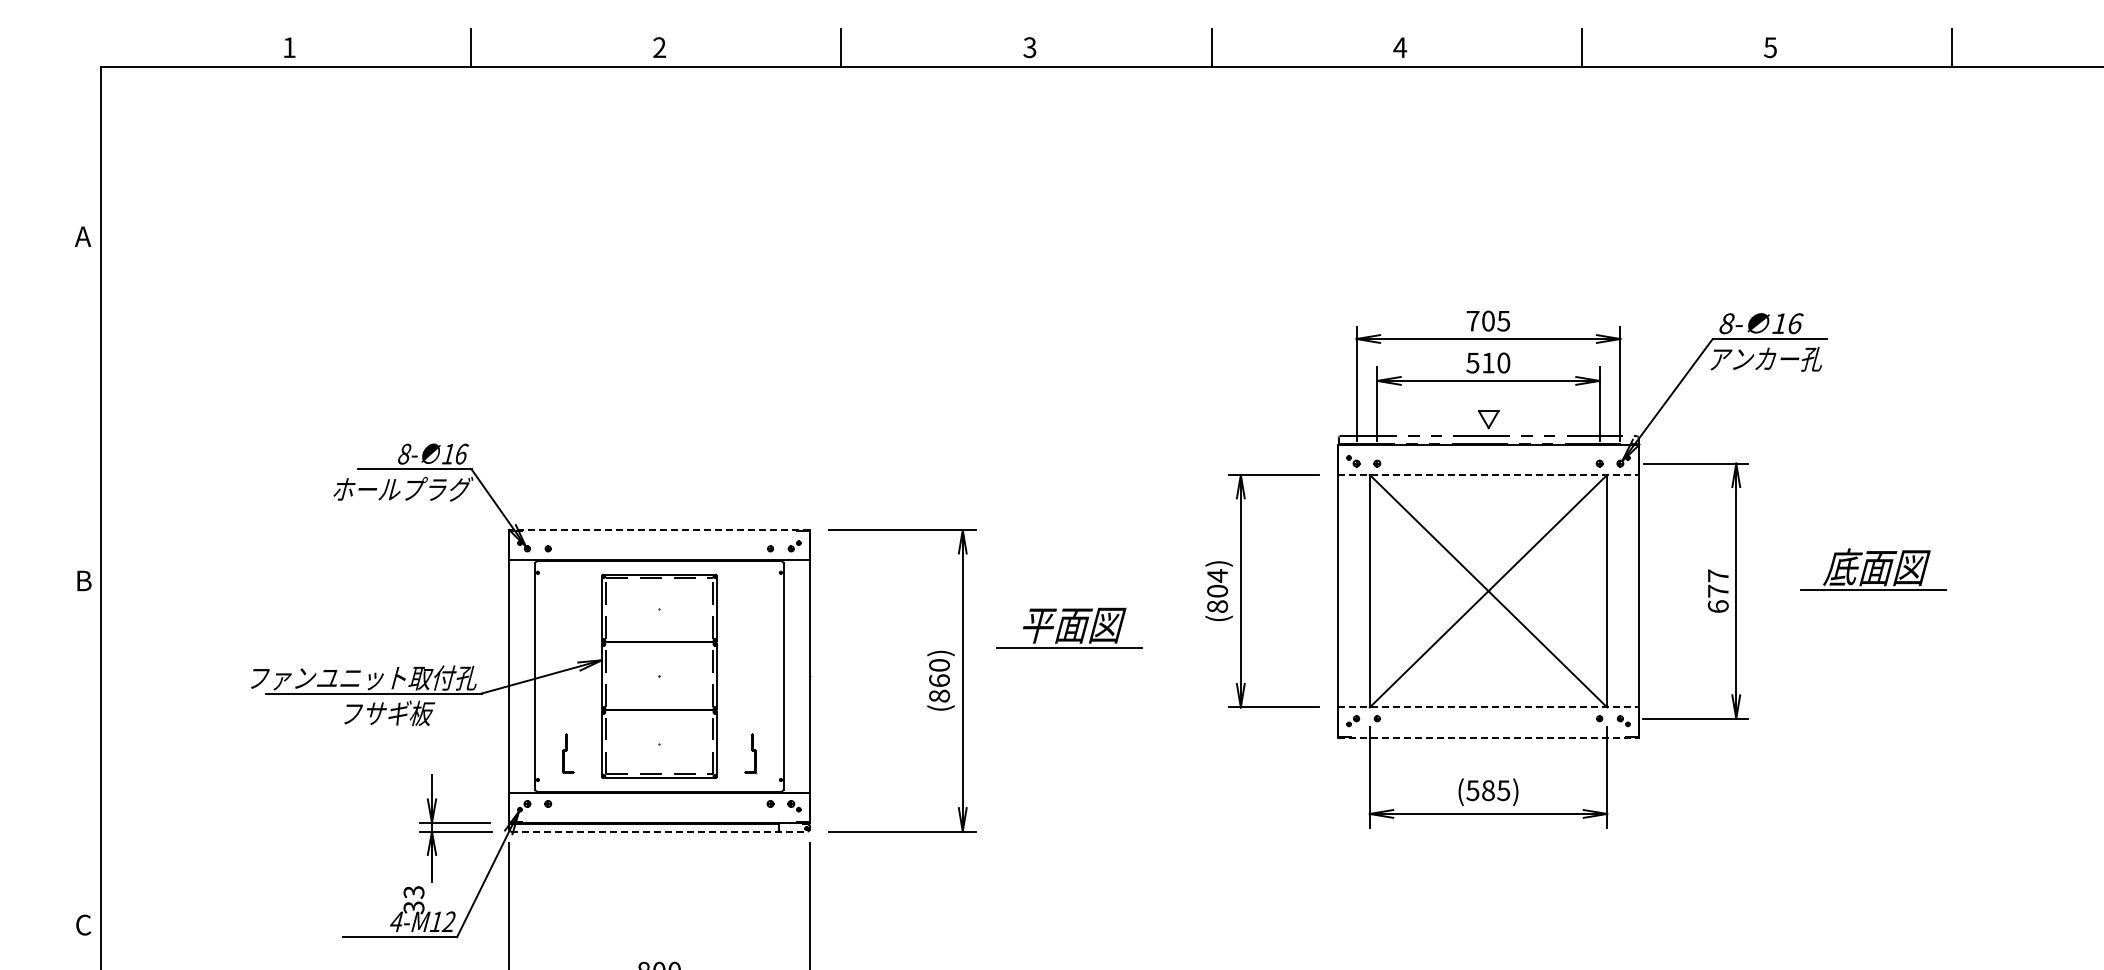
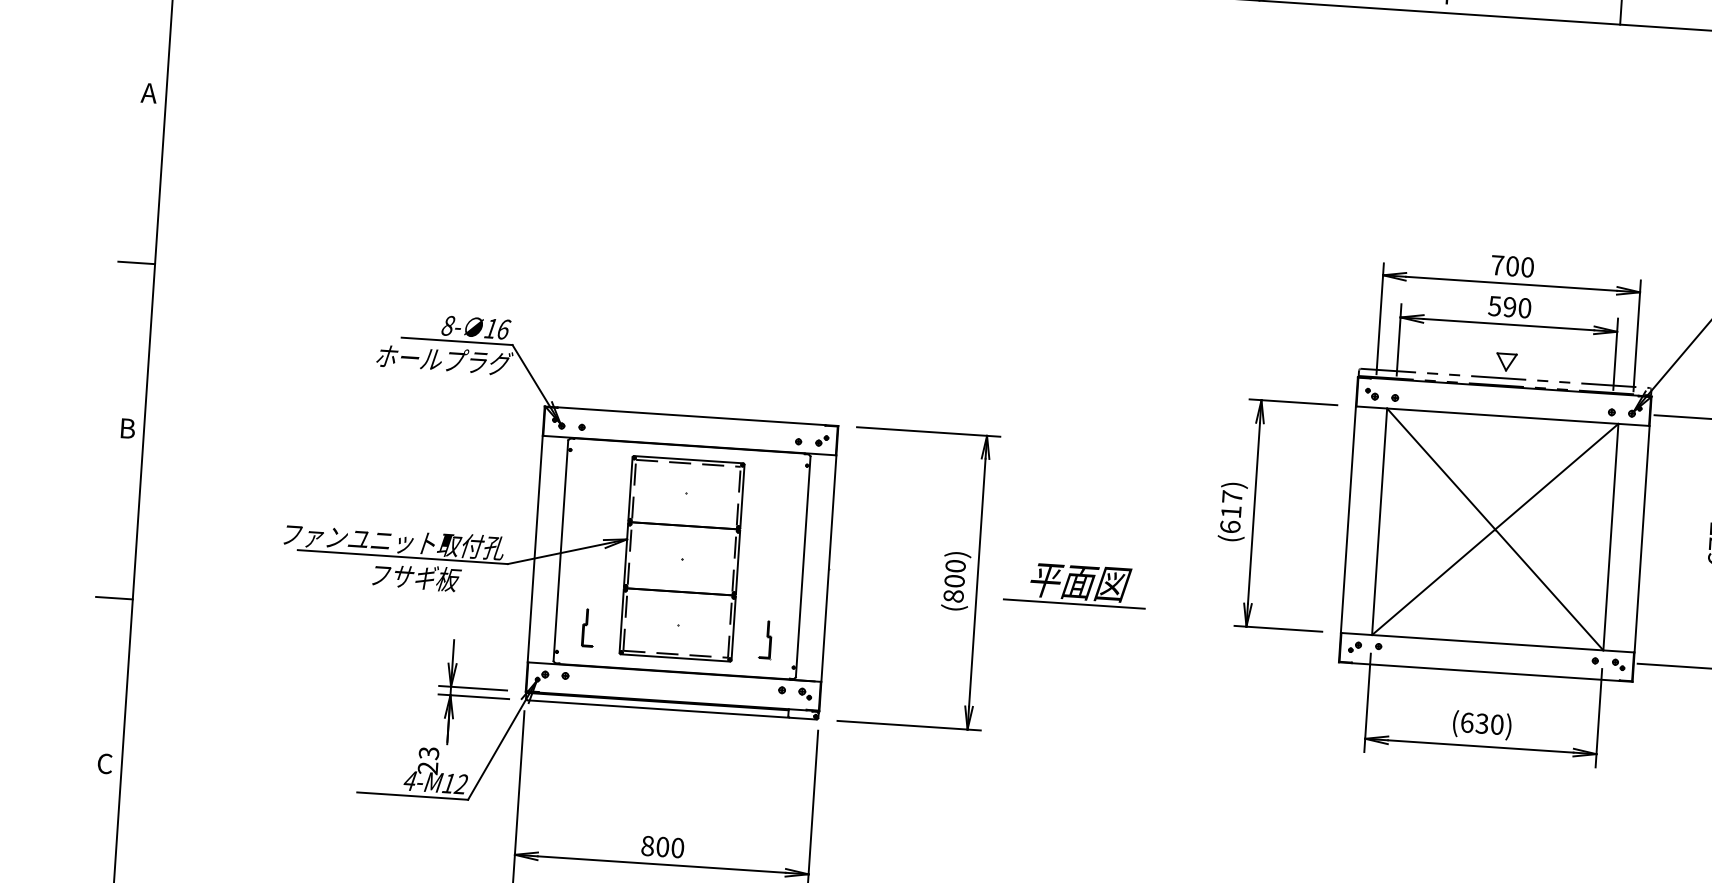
text: (1503, 320) -> (1527, 266), 705 -> 700
text: (1488, 362) -> (1510, 306), 510 -> 590
line: (81, 411) -> (136, 263), added
line: (1488, 474) -> (1502, 415), dashed -> solid
line: (659, 530) -> (691, 416), dashed -> solid
text: (1217, 590) -> (1231, 511), (804) -> (617)
part: (1069, 627) -> (1075, 584), moved
text: (939, 680) -> (954, 580), (860) -> (800)
line: (1488, 707) -> (1487, 642), dashed -> solid
line: (1488, 737) -> (1485, 671), dashed -> solid
line: (81, 755) -> (113, 598), added
text: (1488, 790) -> (1482, 723), (585) -> (630)
line: (659, 831) -> (672, 709), dashed -> solid
text: (414, 907) -> (428, 768), 33 -> 23

